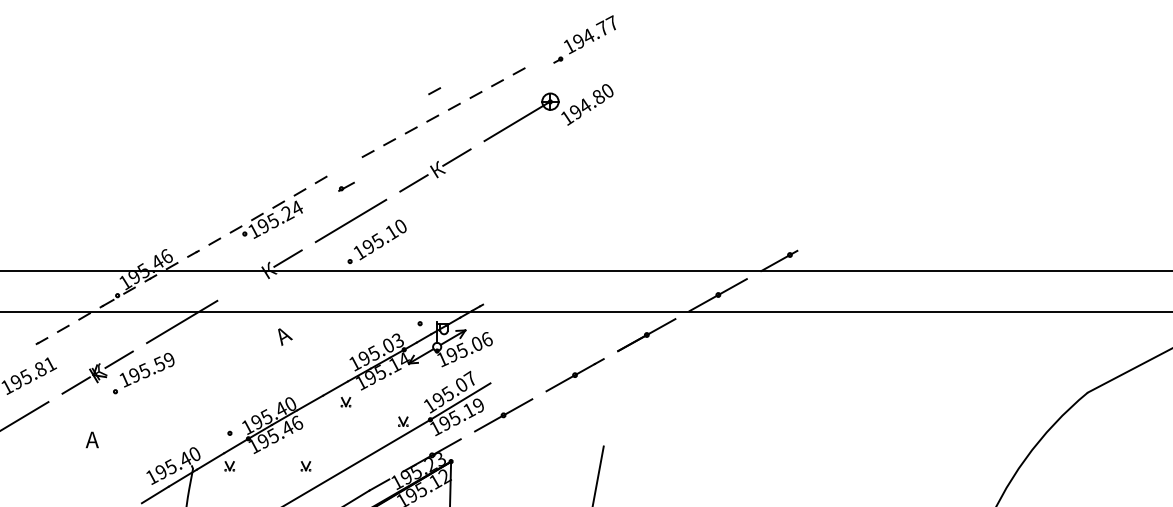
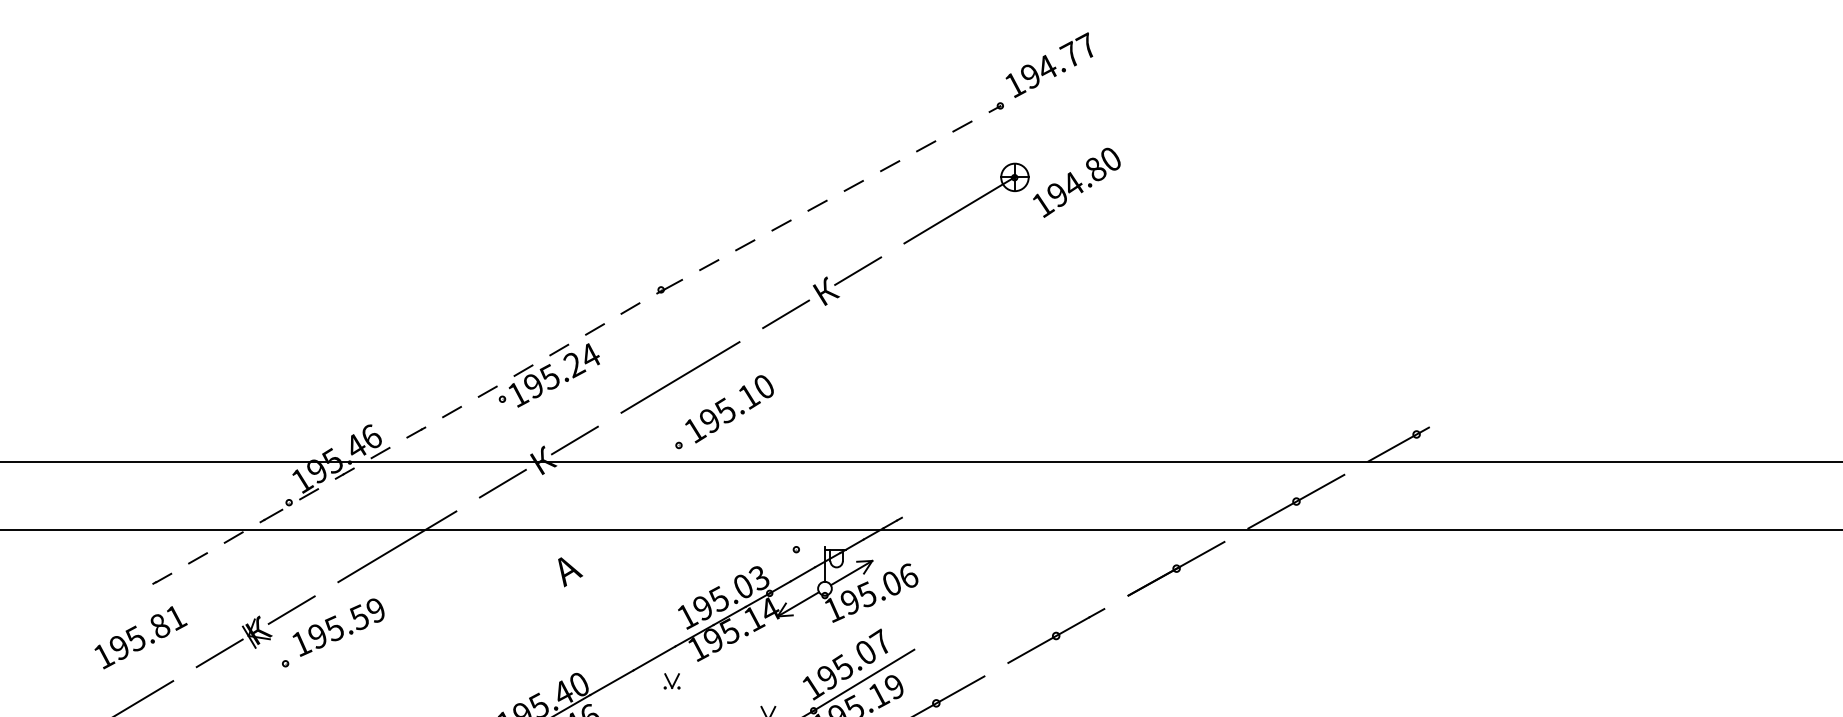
part: (584, 39) -> (1040, 73), moved
line: (434, 91) -> (820, 160), removed
part: (346, 186) -> (669, 286), moved
line: (244, 284) -> (501, 483), added

